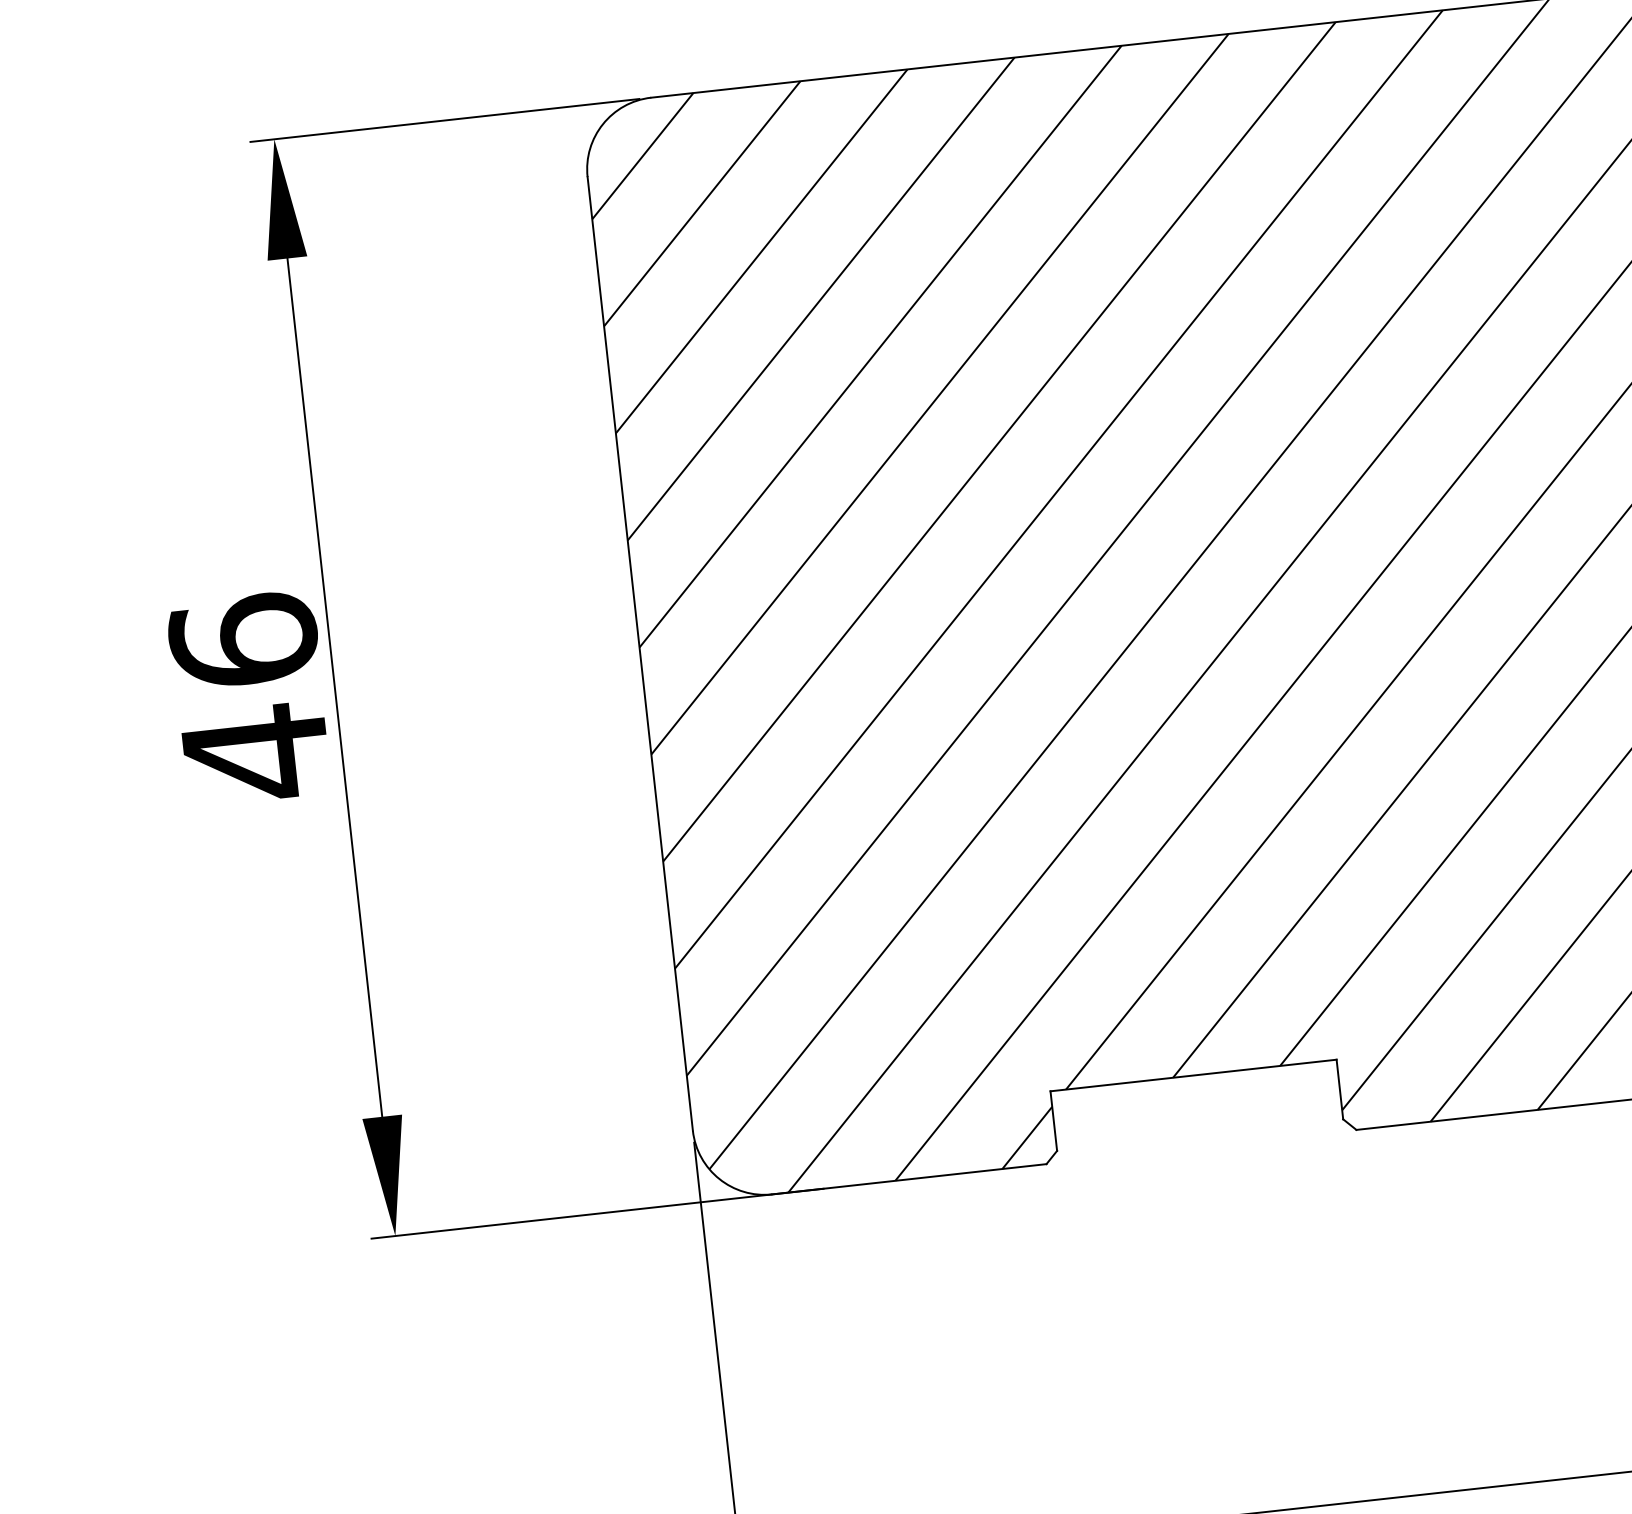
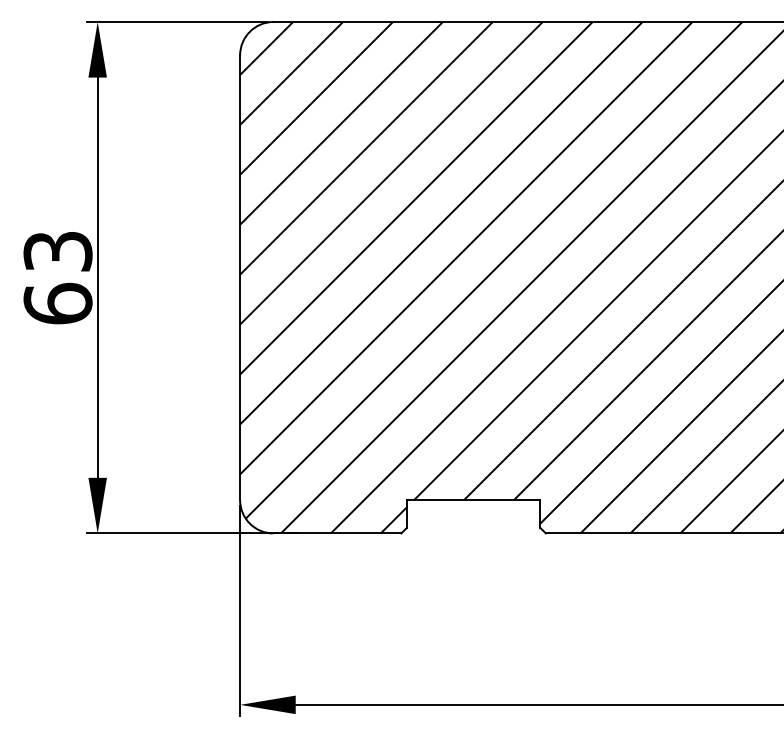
text: (248, 696) -> (57, 277), 46 -> 63

